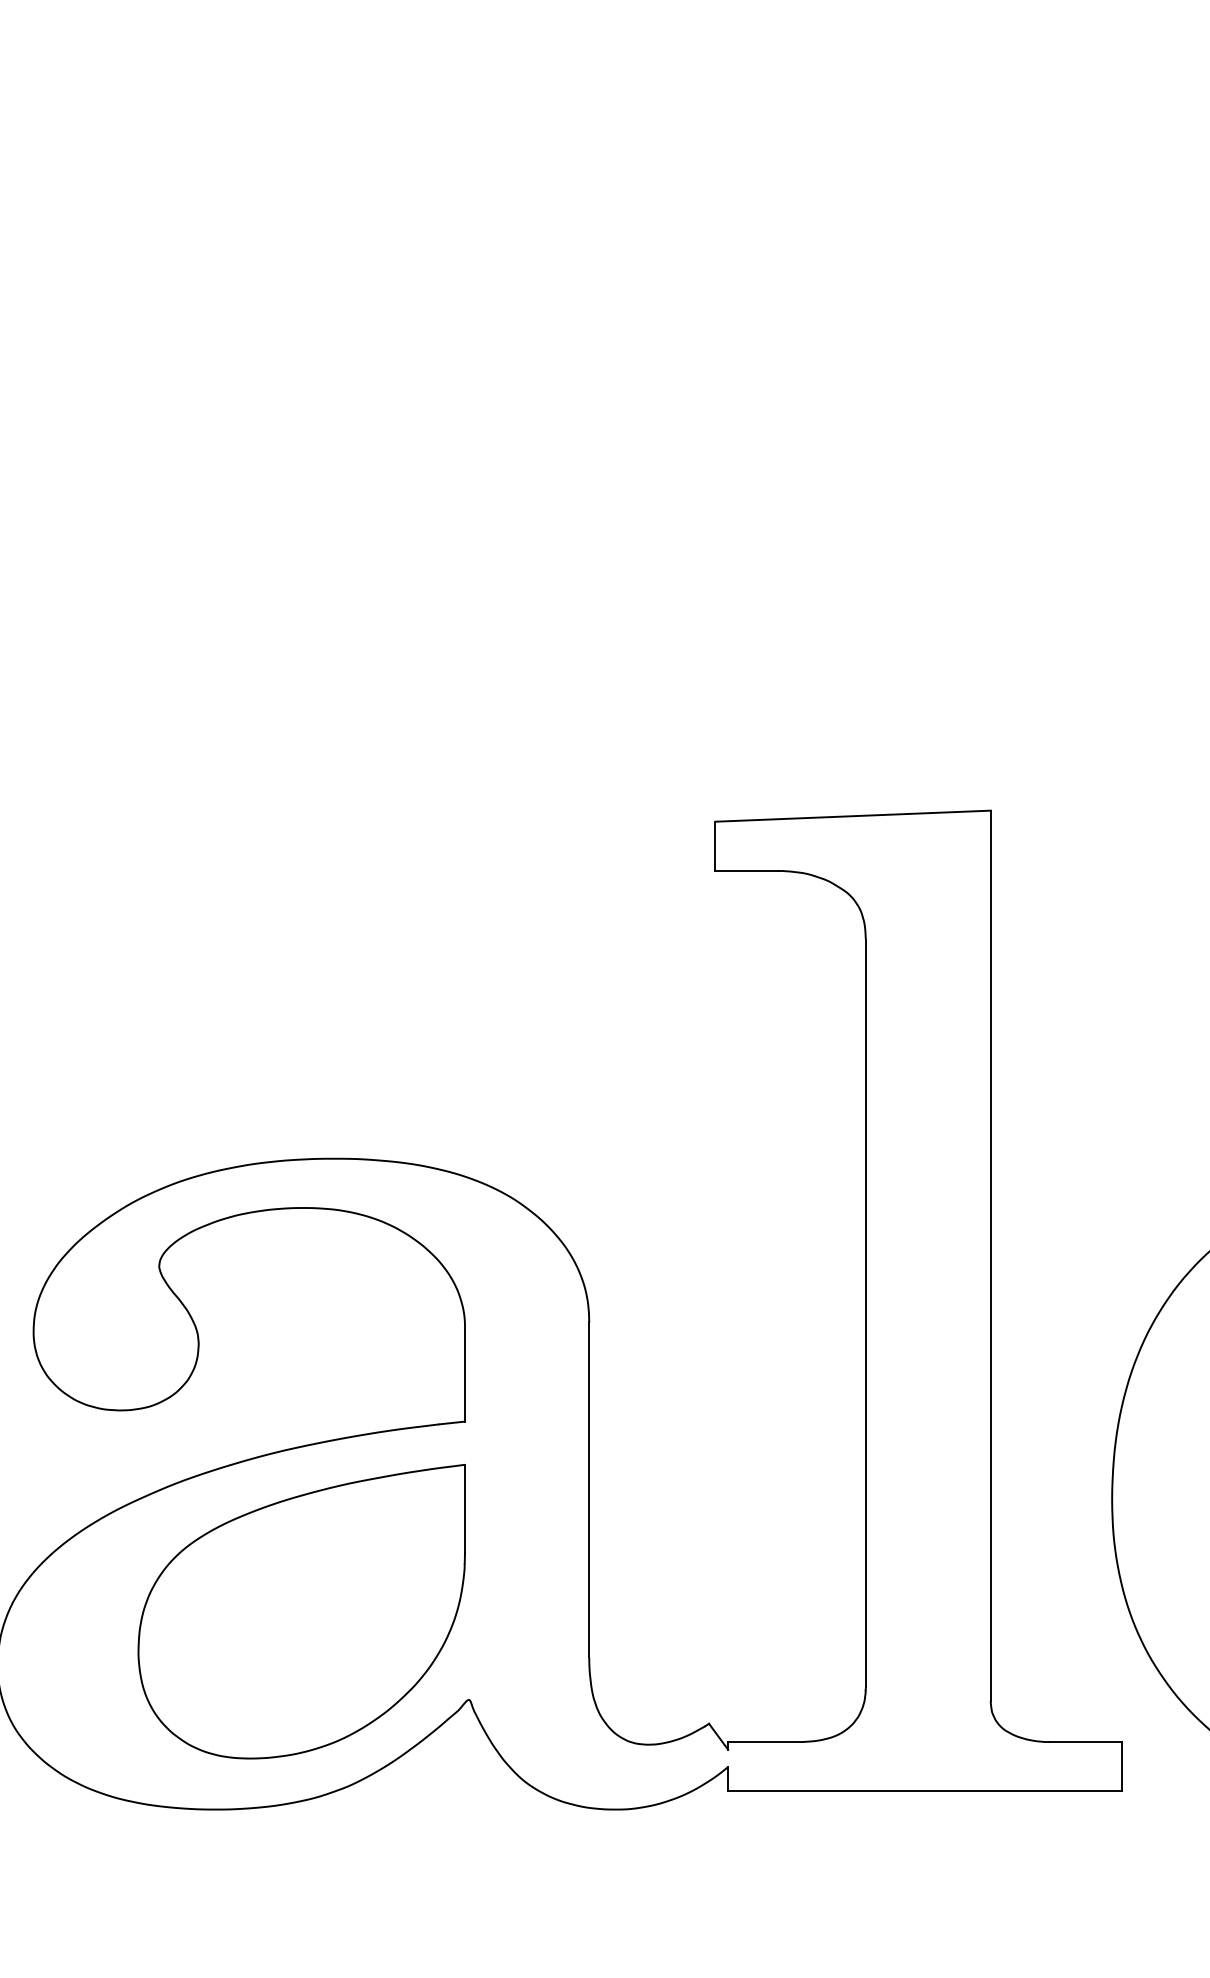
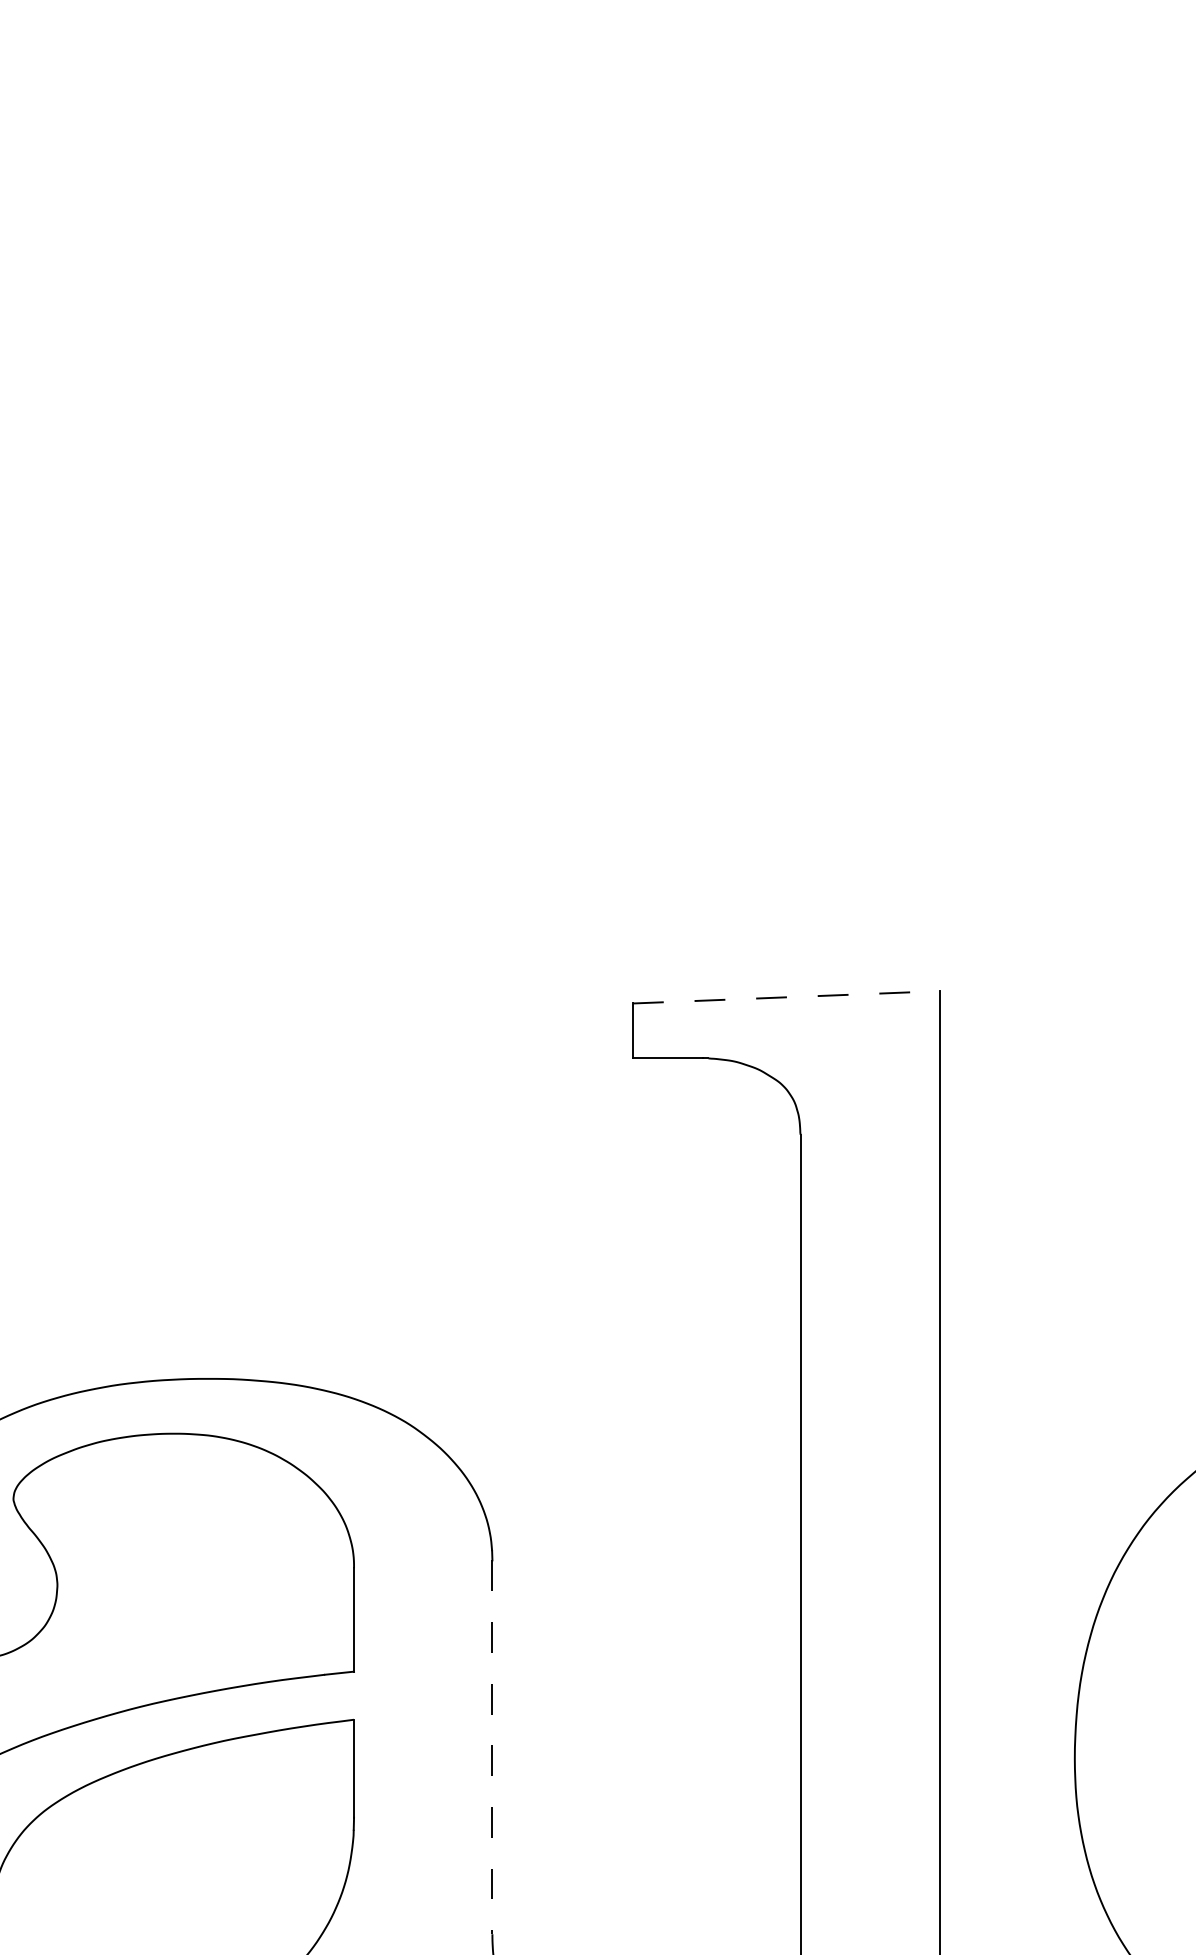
line: (853, 816) -> (786, 997), solid -> dashed
line: (589, 1489) -> (492, 1747), solid -> dashed

